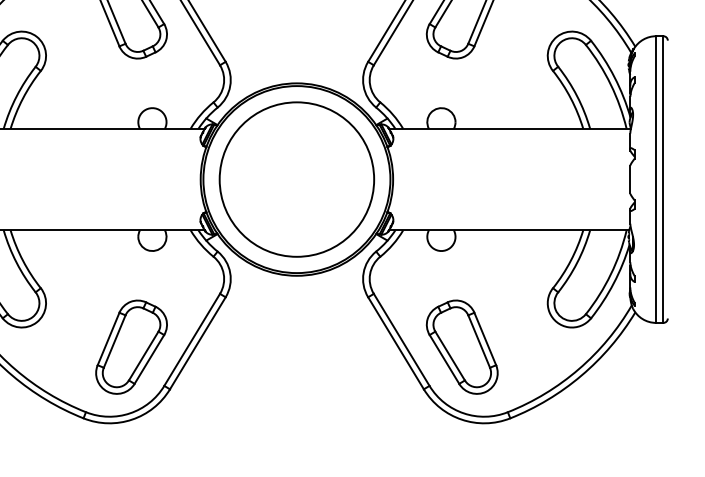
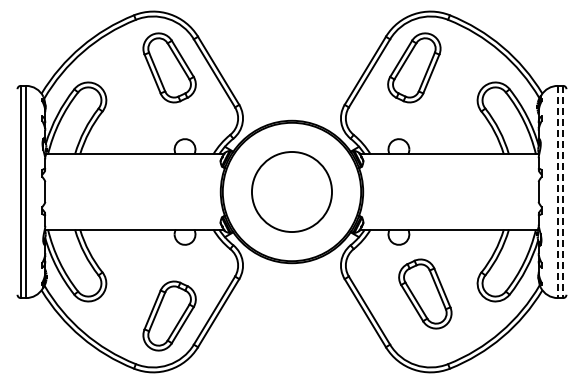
circle: (296, 178) -> (291, 191), size x0.7
line: (655, 180) -> (557, 192), solid -> dashed
line: (663, 180) -> (563, 192), solid -> dashed
part: (462, 346) -> (425, 293), moved

